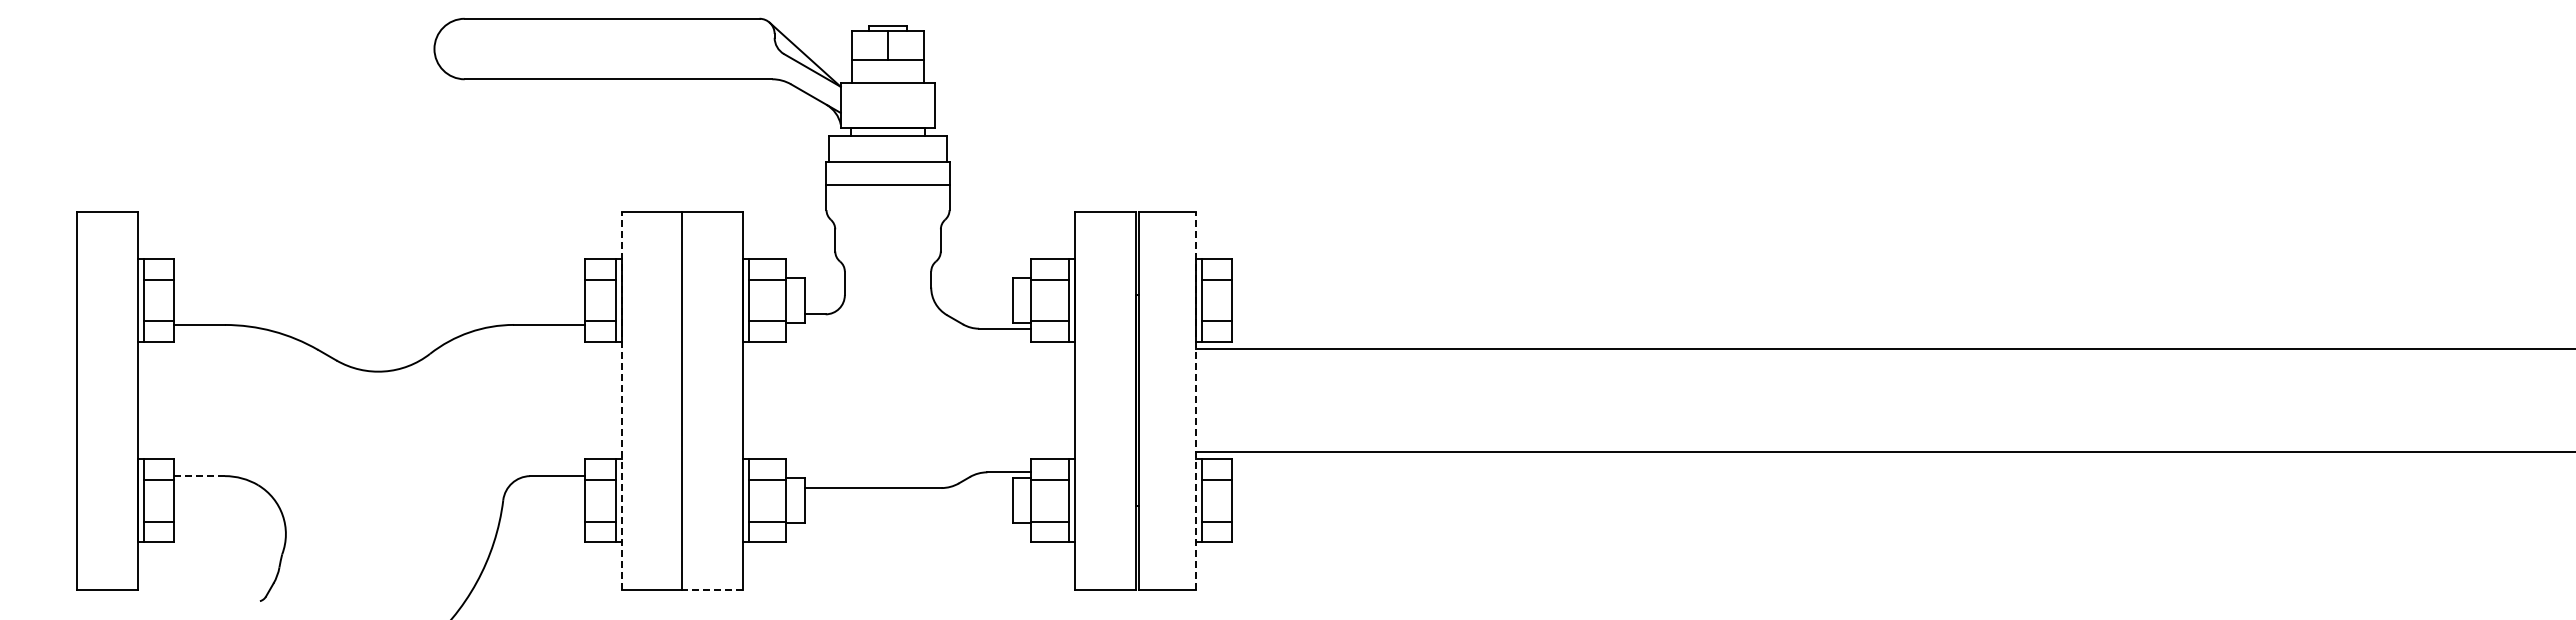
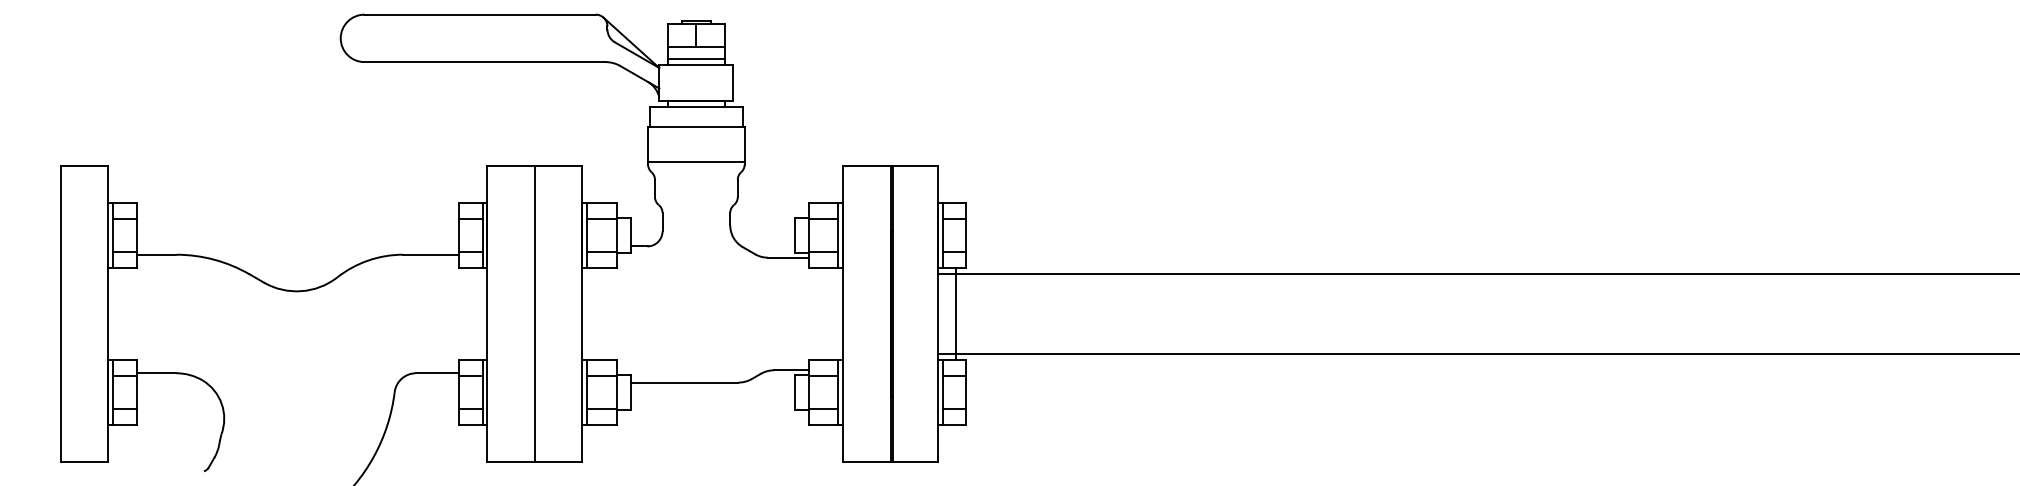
line: (887, 75) -> (695, 59), added
line: (887, 184) -> (695, 161), moved
line: (621, 400) -> (487, 313), dashed -> solid
line: (1196, 400) -> (938, 313), dashed -> solid
line: (1218, 400) -> (955, 313), added
line: (199, 476) -> (156, 373), dashed -> solid
line: (711, 589) -> (557, 462), dashed -> solid

